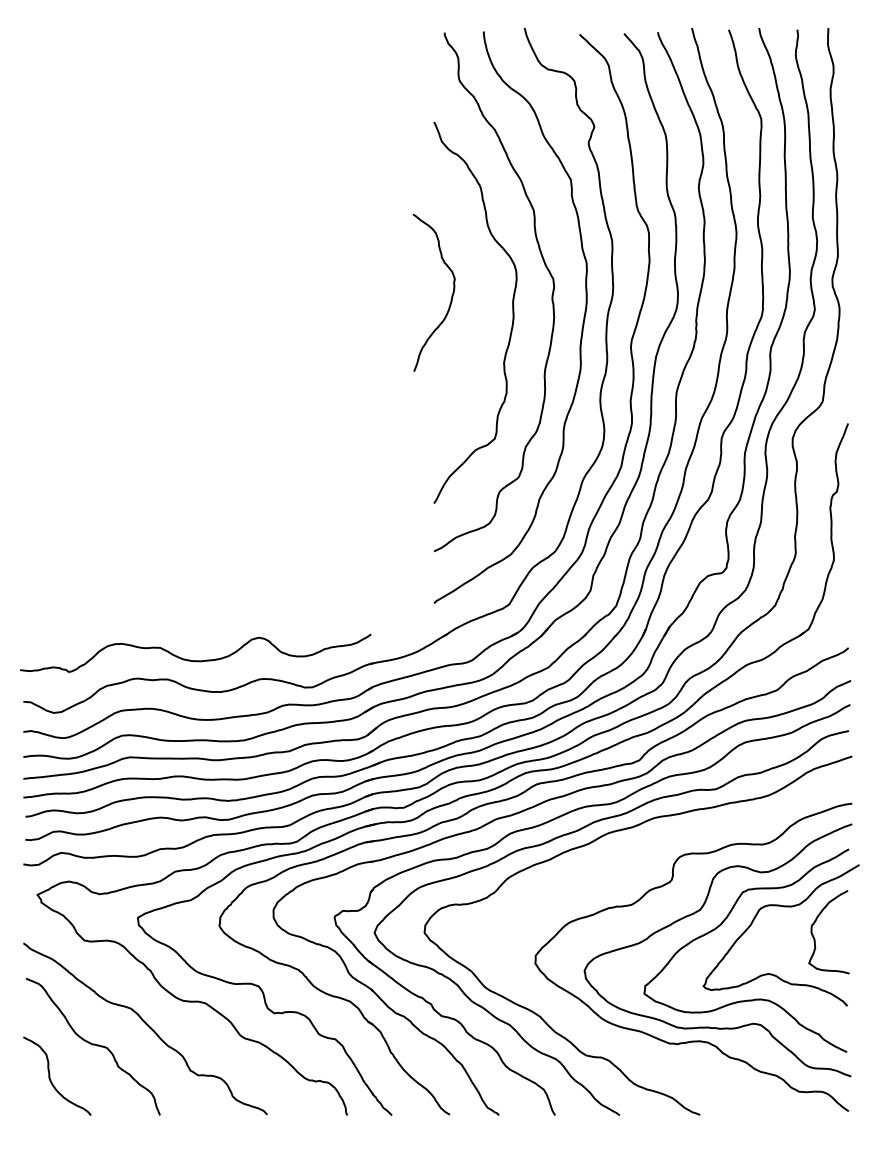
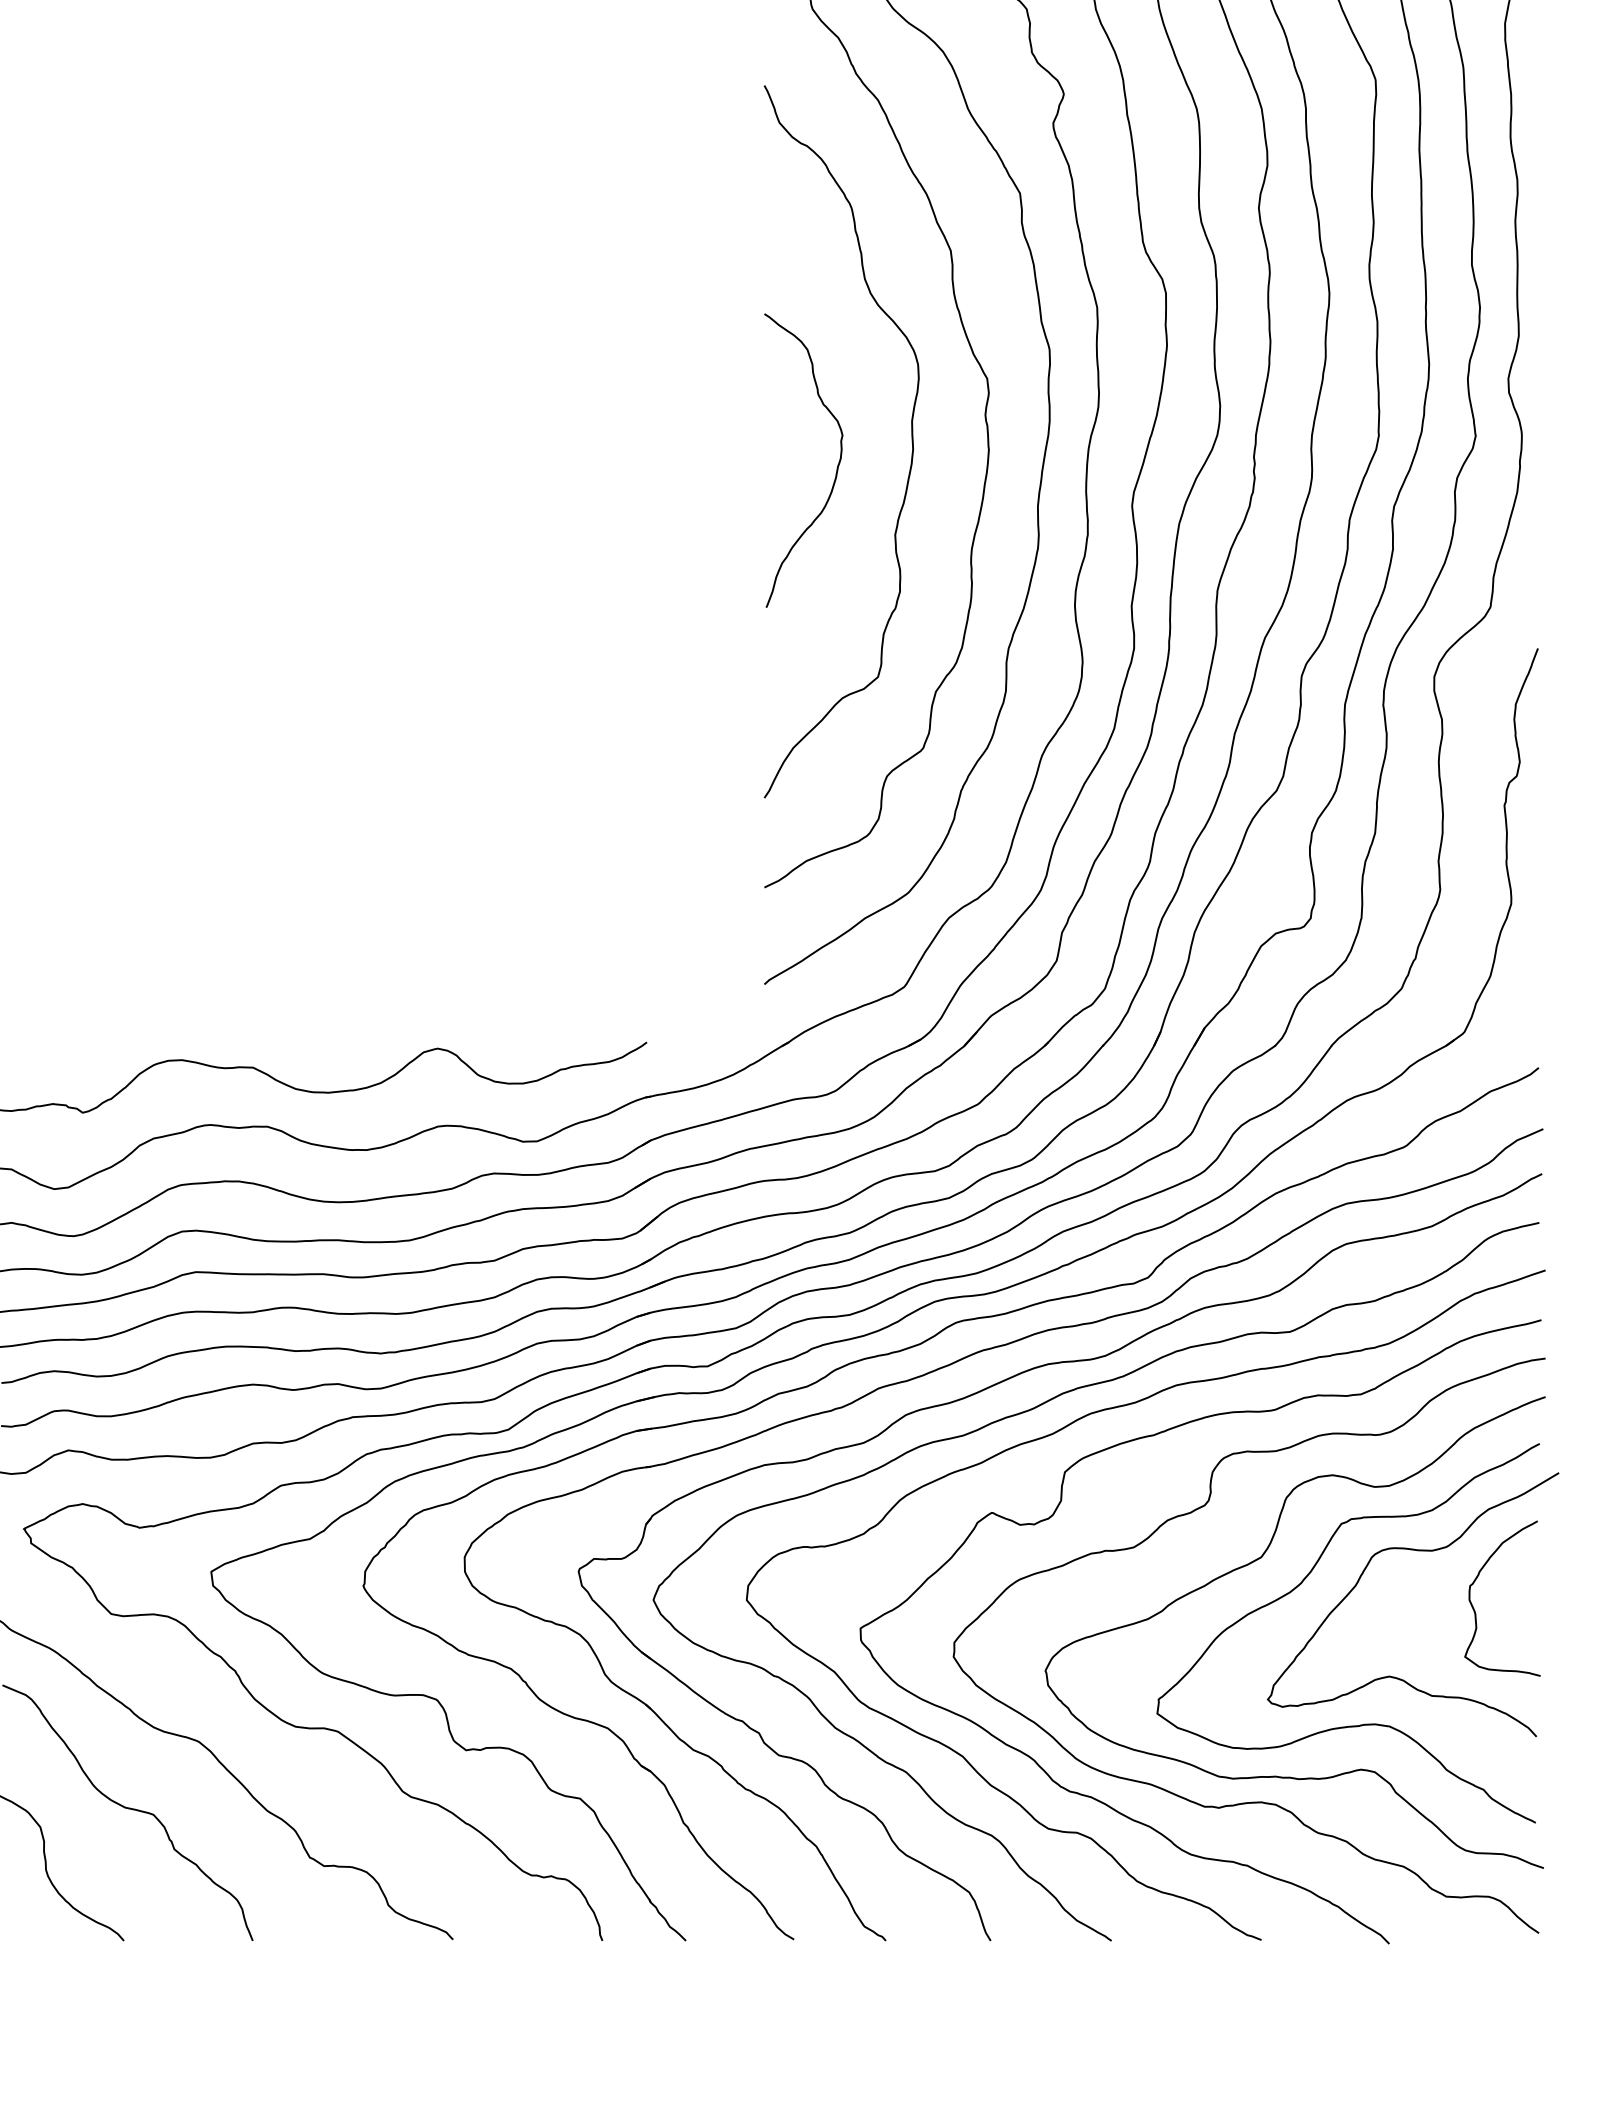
curve: (451, 295) -> (836, 465), moved
curve: (590, 886) -> (1056, 1513), added

